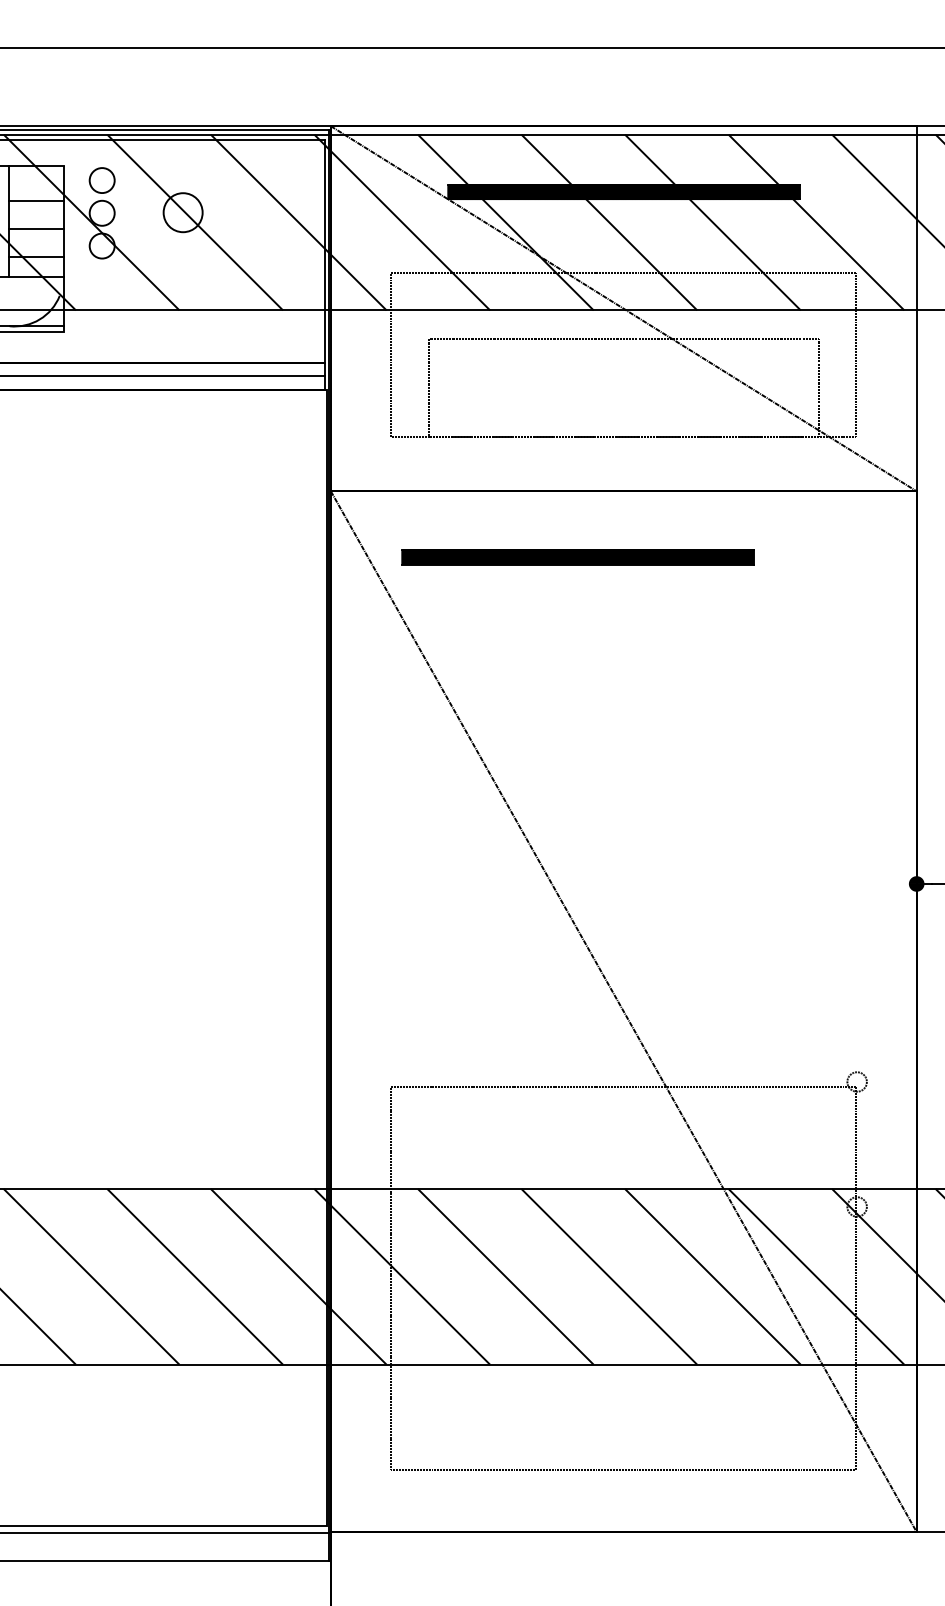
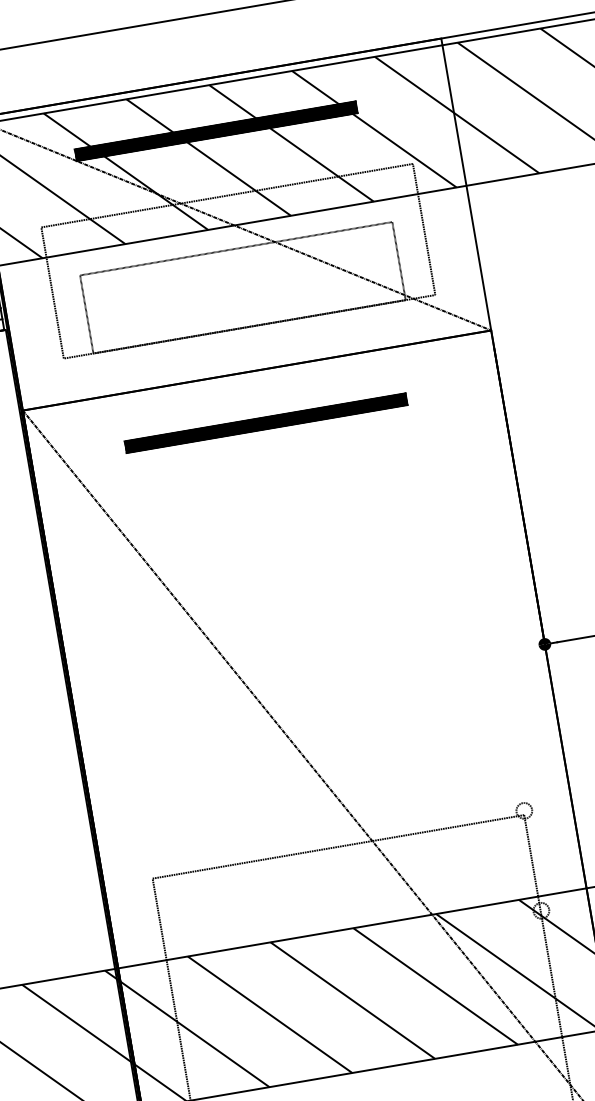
part: (577, 557) -> (265, 423), moved

